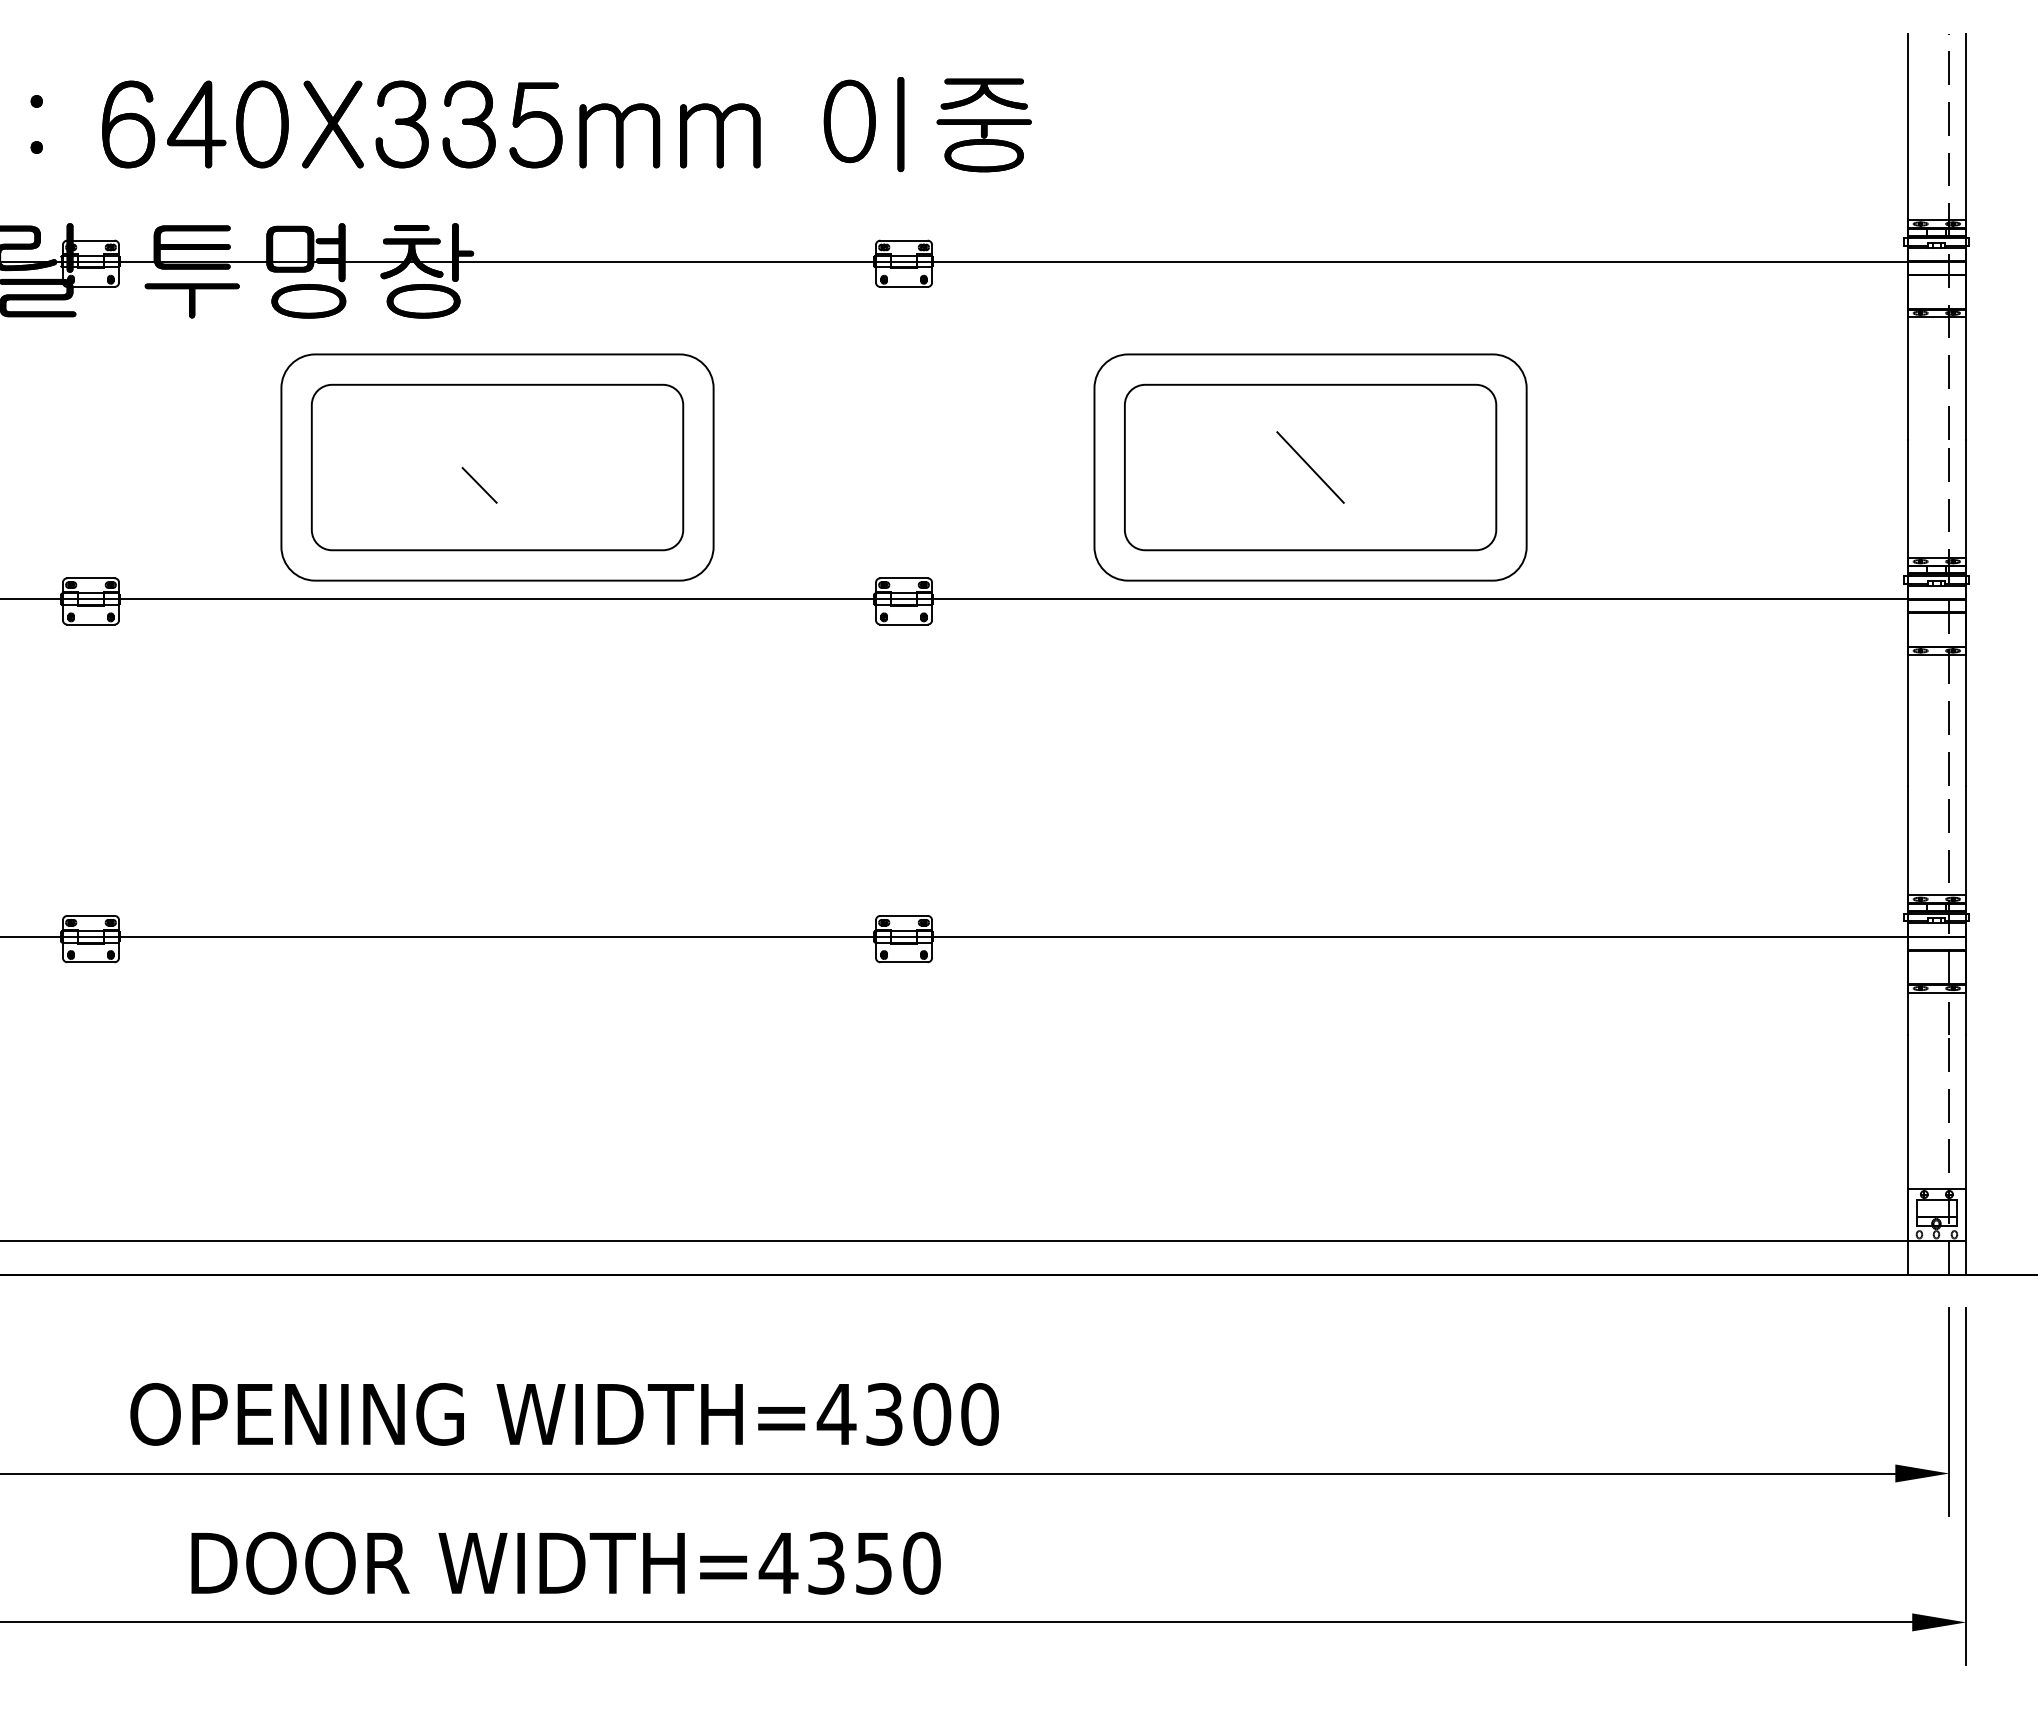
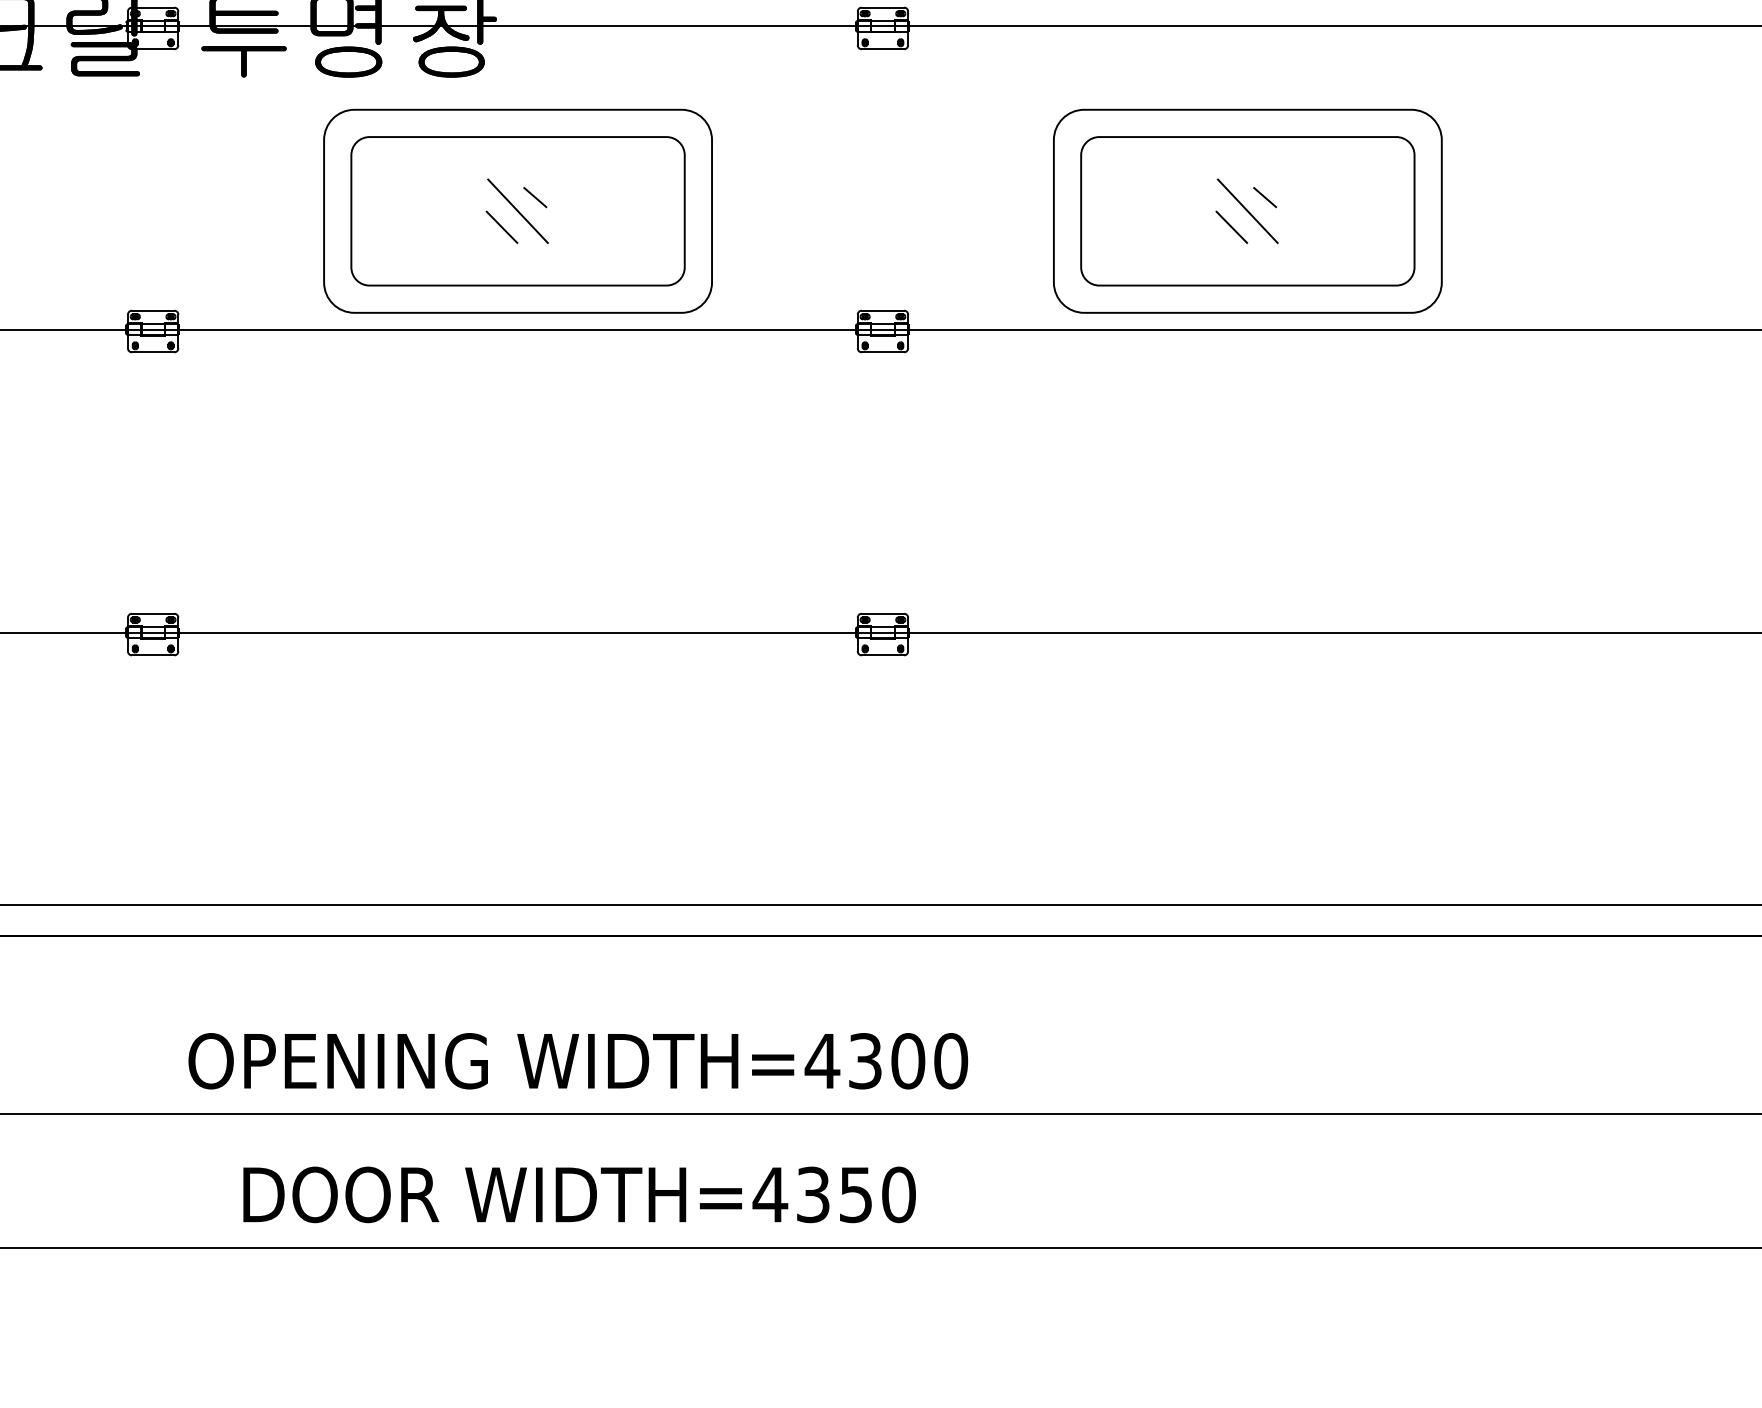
line: (516, 451) -> (535, 196), added
line: (1329, 451) -> (1264, 196), added
line: (497, 467) -> (518, 211), added
line: (1292, 485) -> (1231, 227), added

